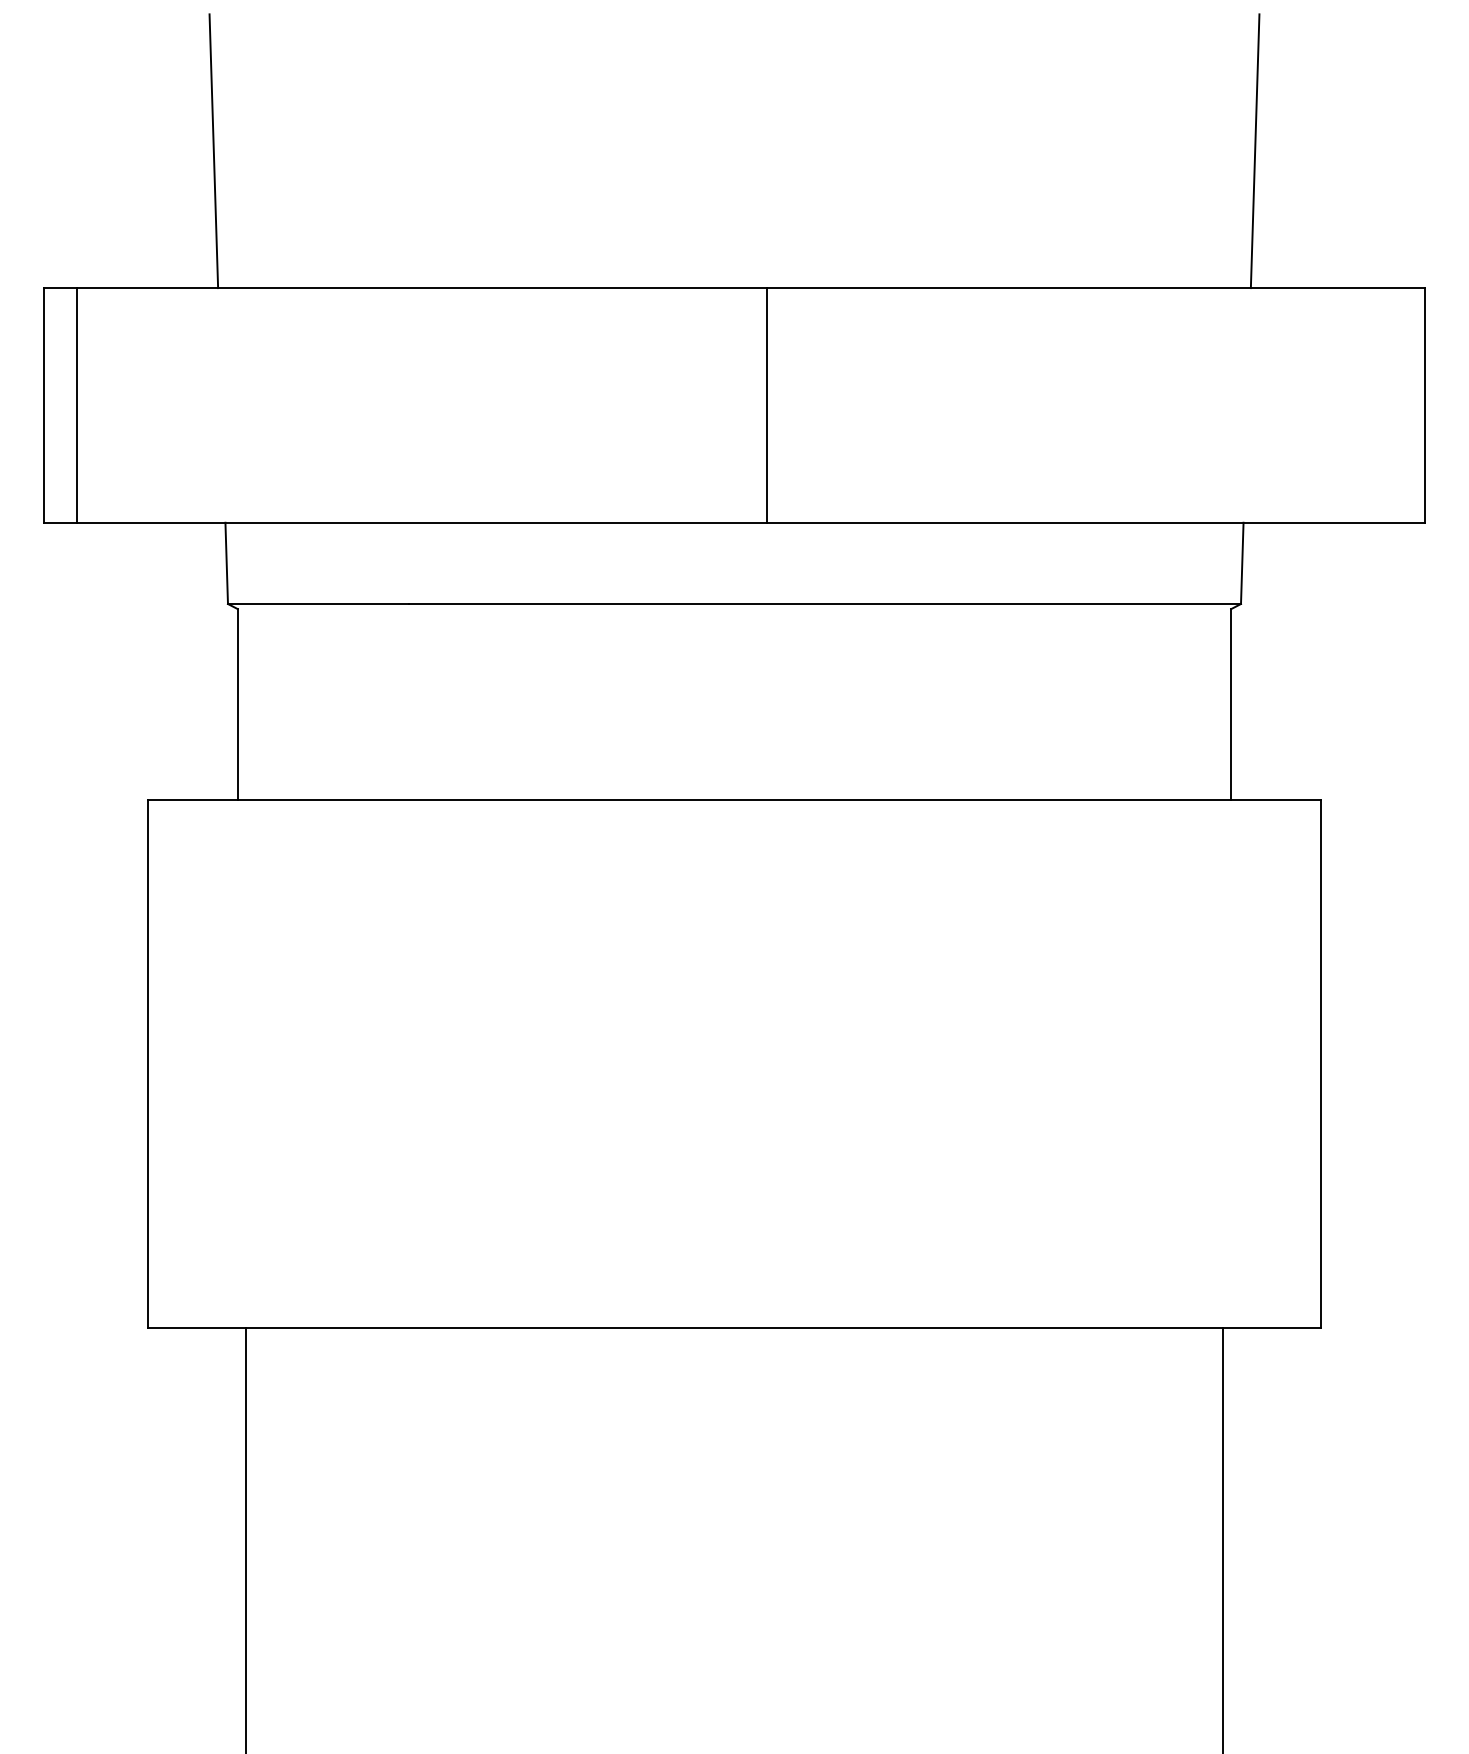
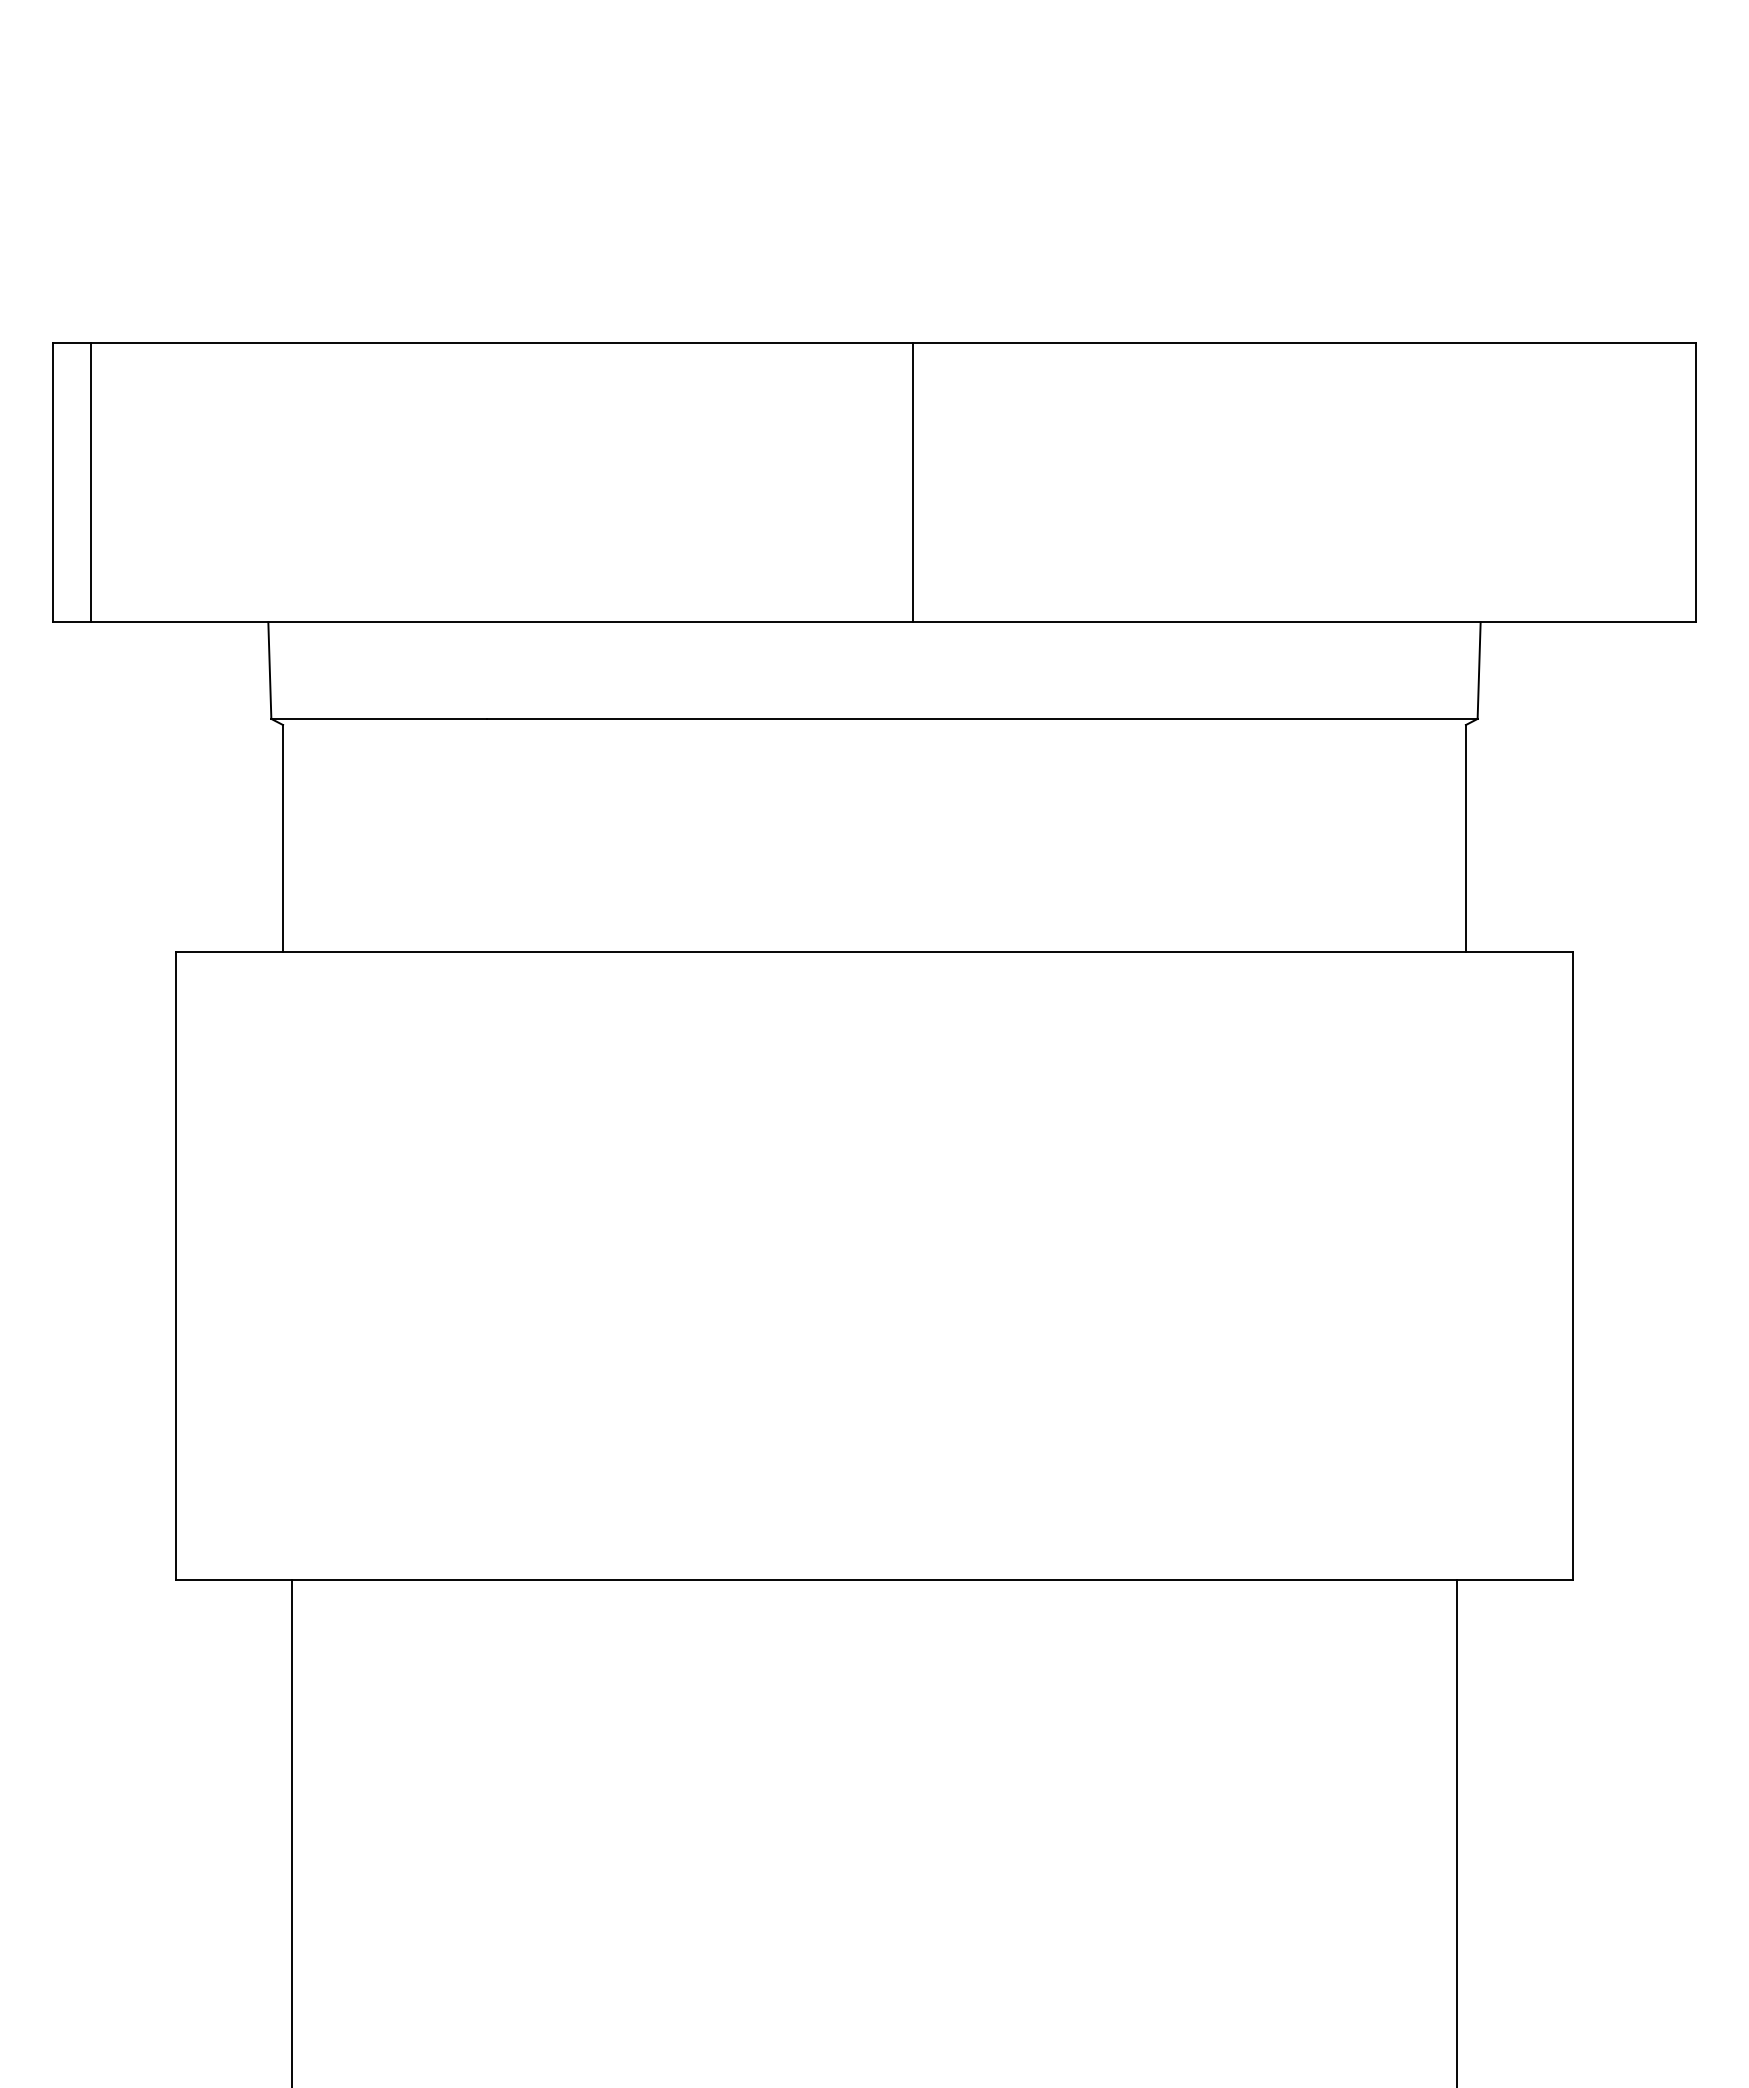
line: (213, 150) -> (254, 179), removed
line: (1255, 150) -> (1494, 179), removed

